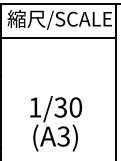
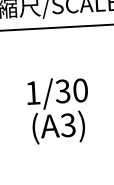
text: (55, 123) -> (57, 110), moved

